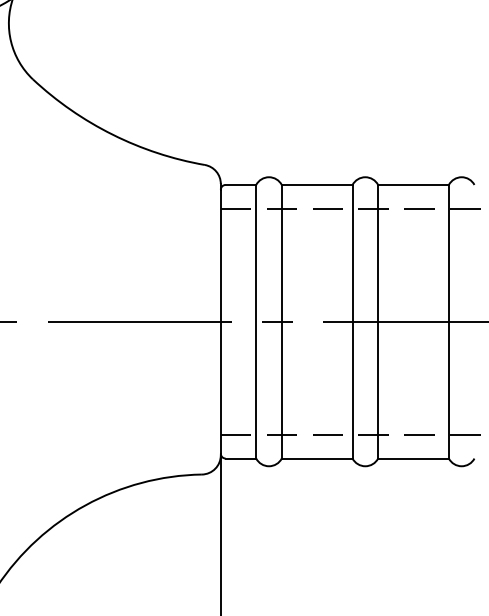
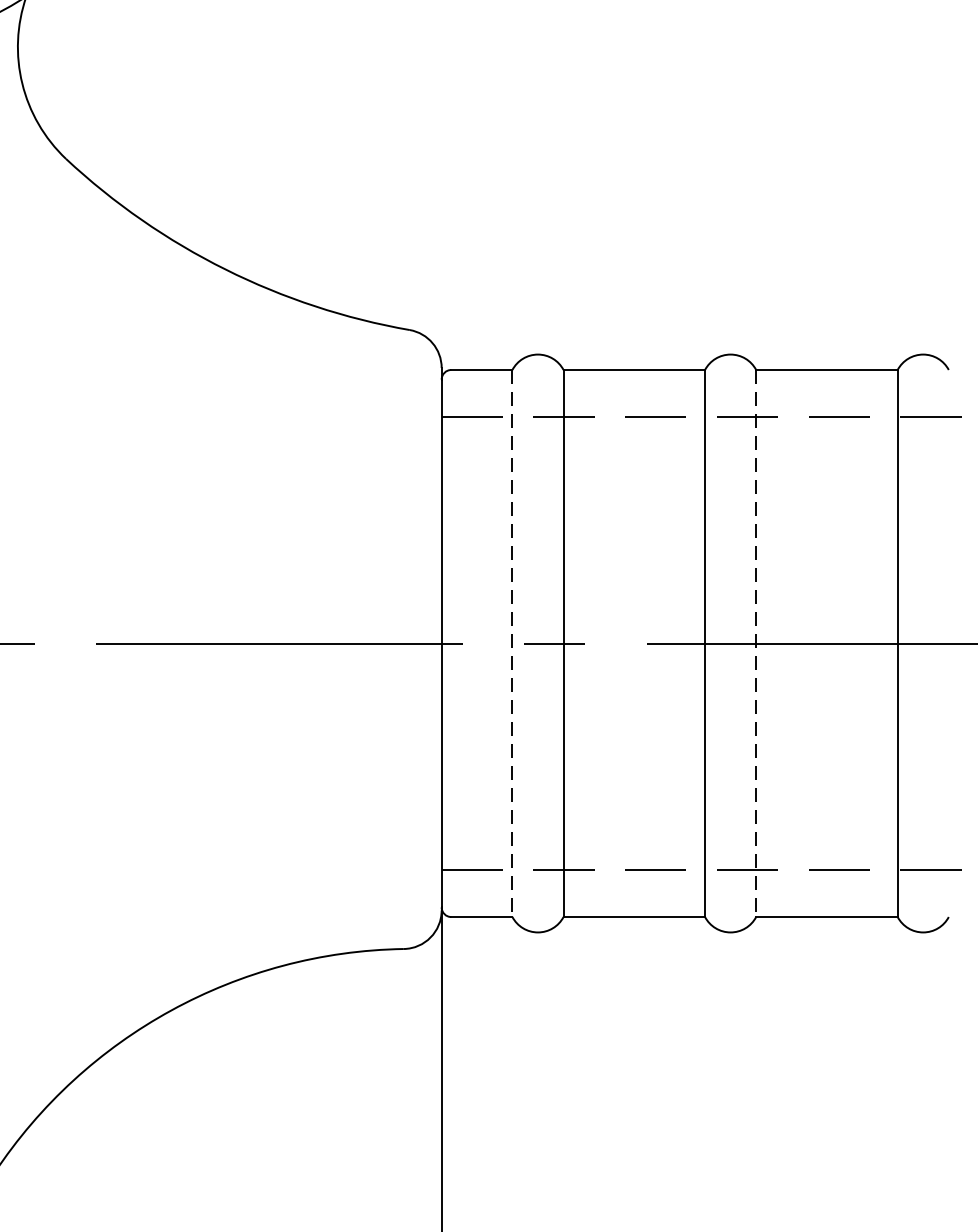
line: (256, 321) -> (512, 642), solid -> dashed
line: (378, 321) -> (756, 642), solid -> dashed

